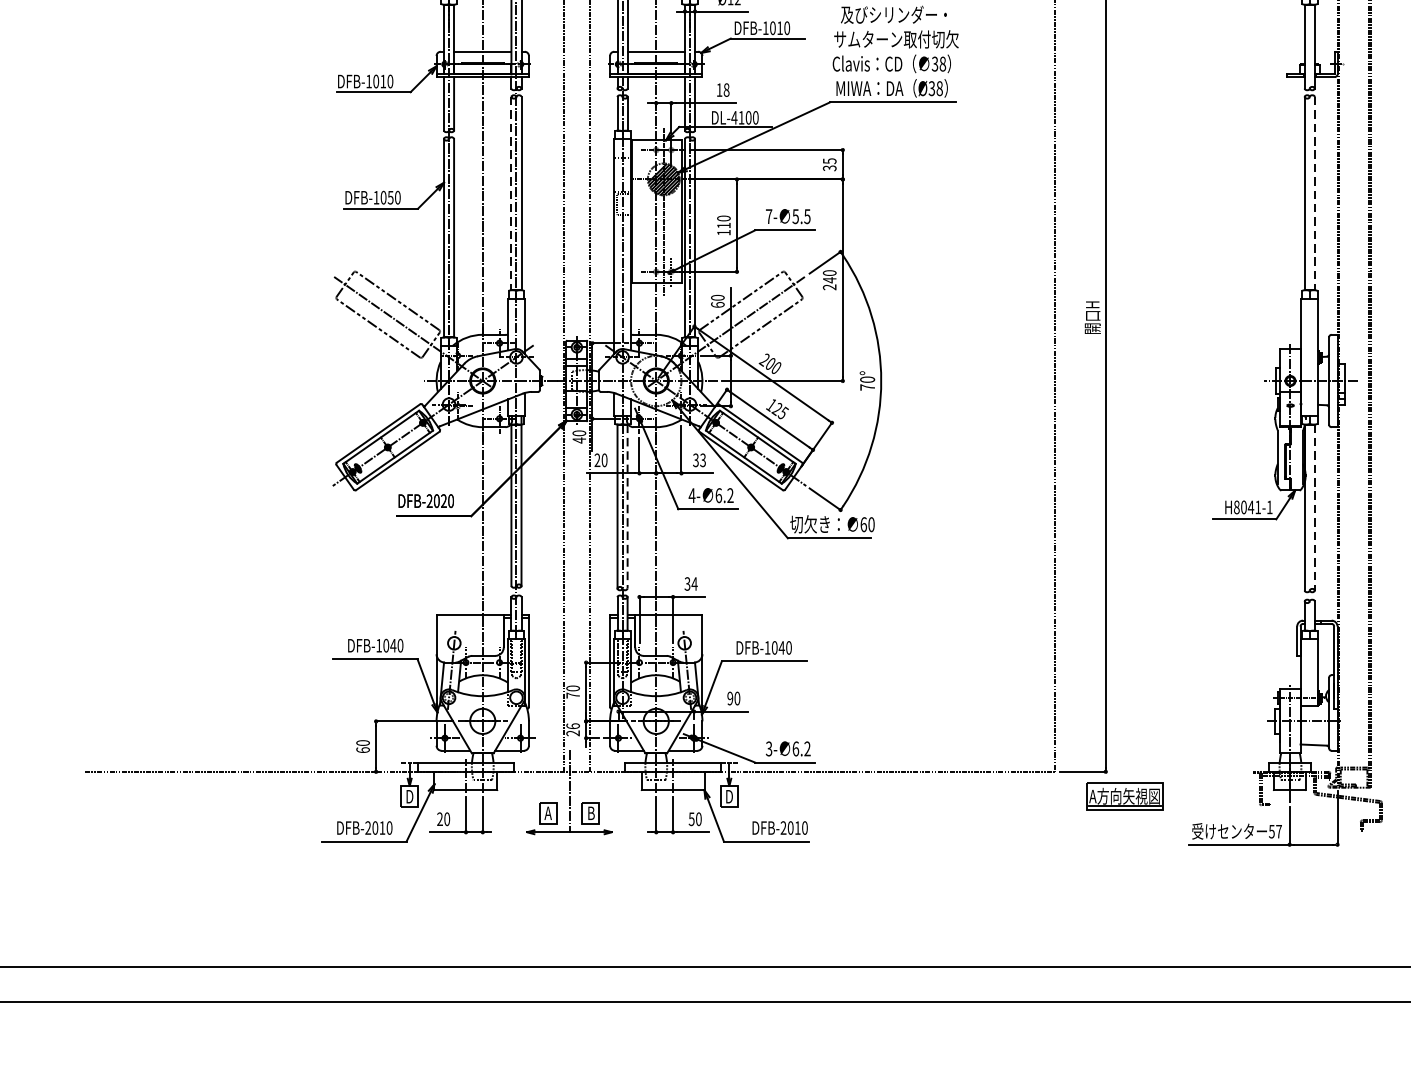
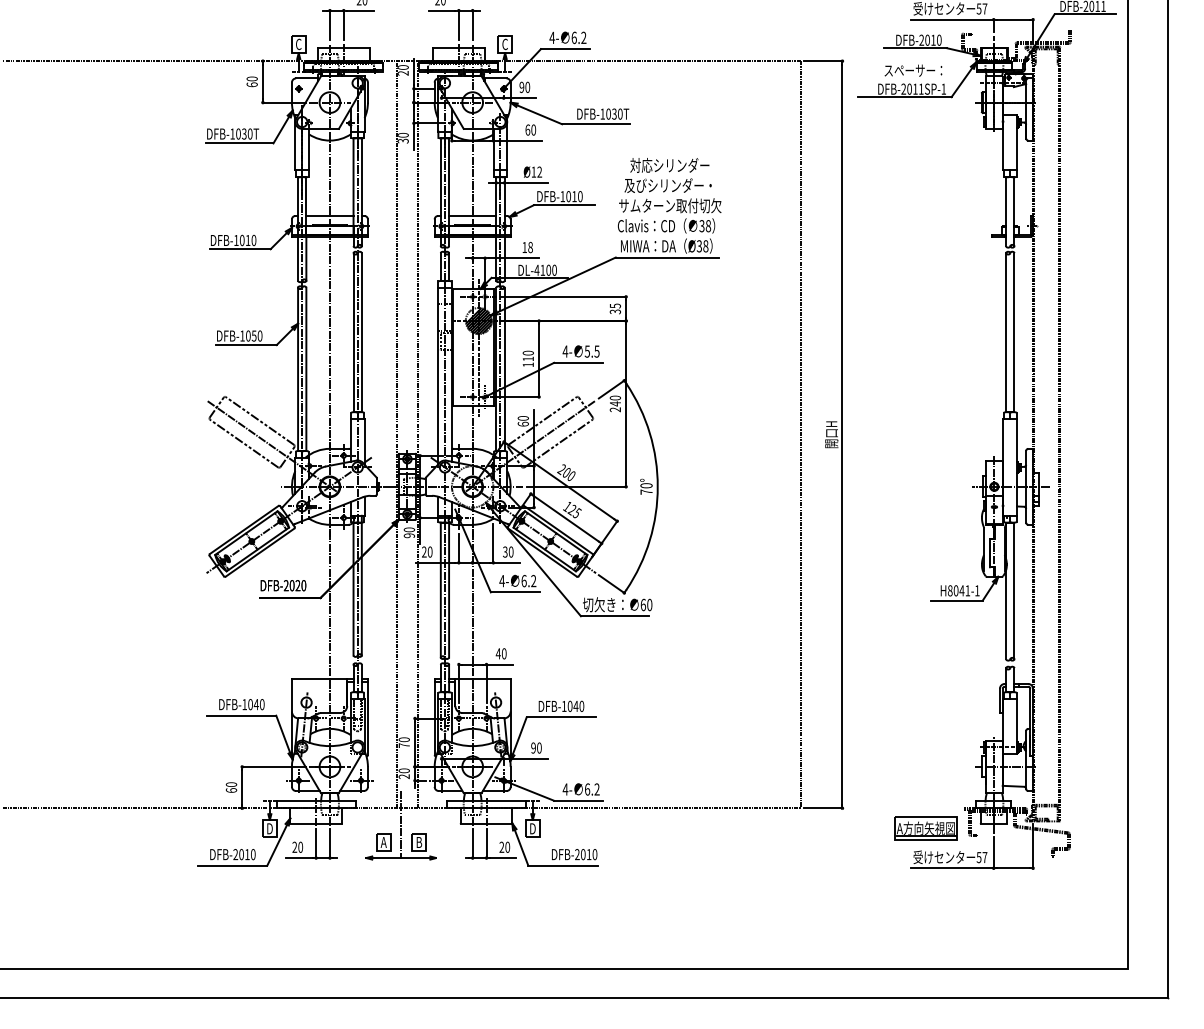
line: (511, 193) -> (353, 332), dashed -> solid
line: (1314, 193) -> (1014, 332), dashed -> solid
text: (769, 216) -> (565, 351), 7- -> 4-
text: (579, 440) -> (409, 535), 40 -> 90
text: (702, 459) -> (510, 551), 33 -> 30
line: (628, 507) -> (449, 590), dashed -> solid
line: (1314, 508) -> (1014, 591), dashed -> solid
text: (690, 583) -> (500, 653), 34 -> 40
text: (572, 725) -> (403, 770), 26 -> 20
text: (769, 748) -> (565, 789), 3- -> 4-
part: (1124, 796) -> (925, 828), moved
text: (691, 818) -> (501, 846), 50 -> 20

